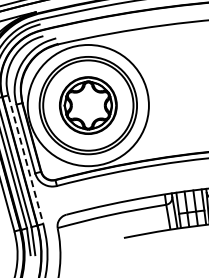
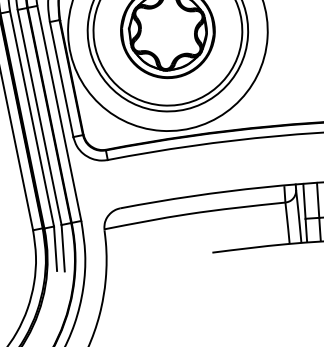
line: (25, 159) -> (58, 113), dashed -> solid

